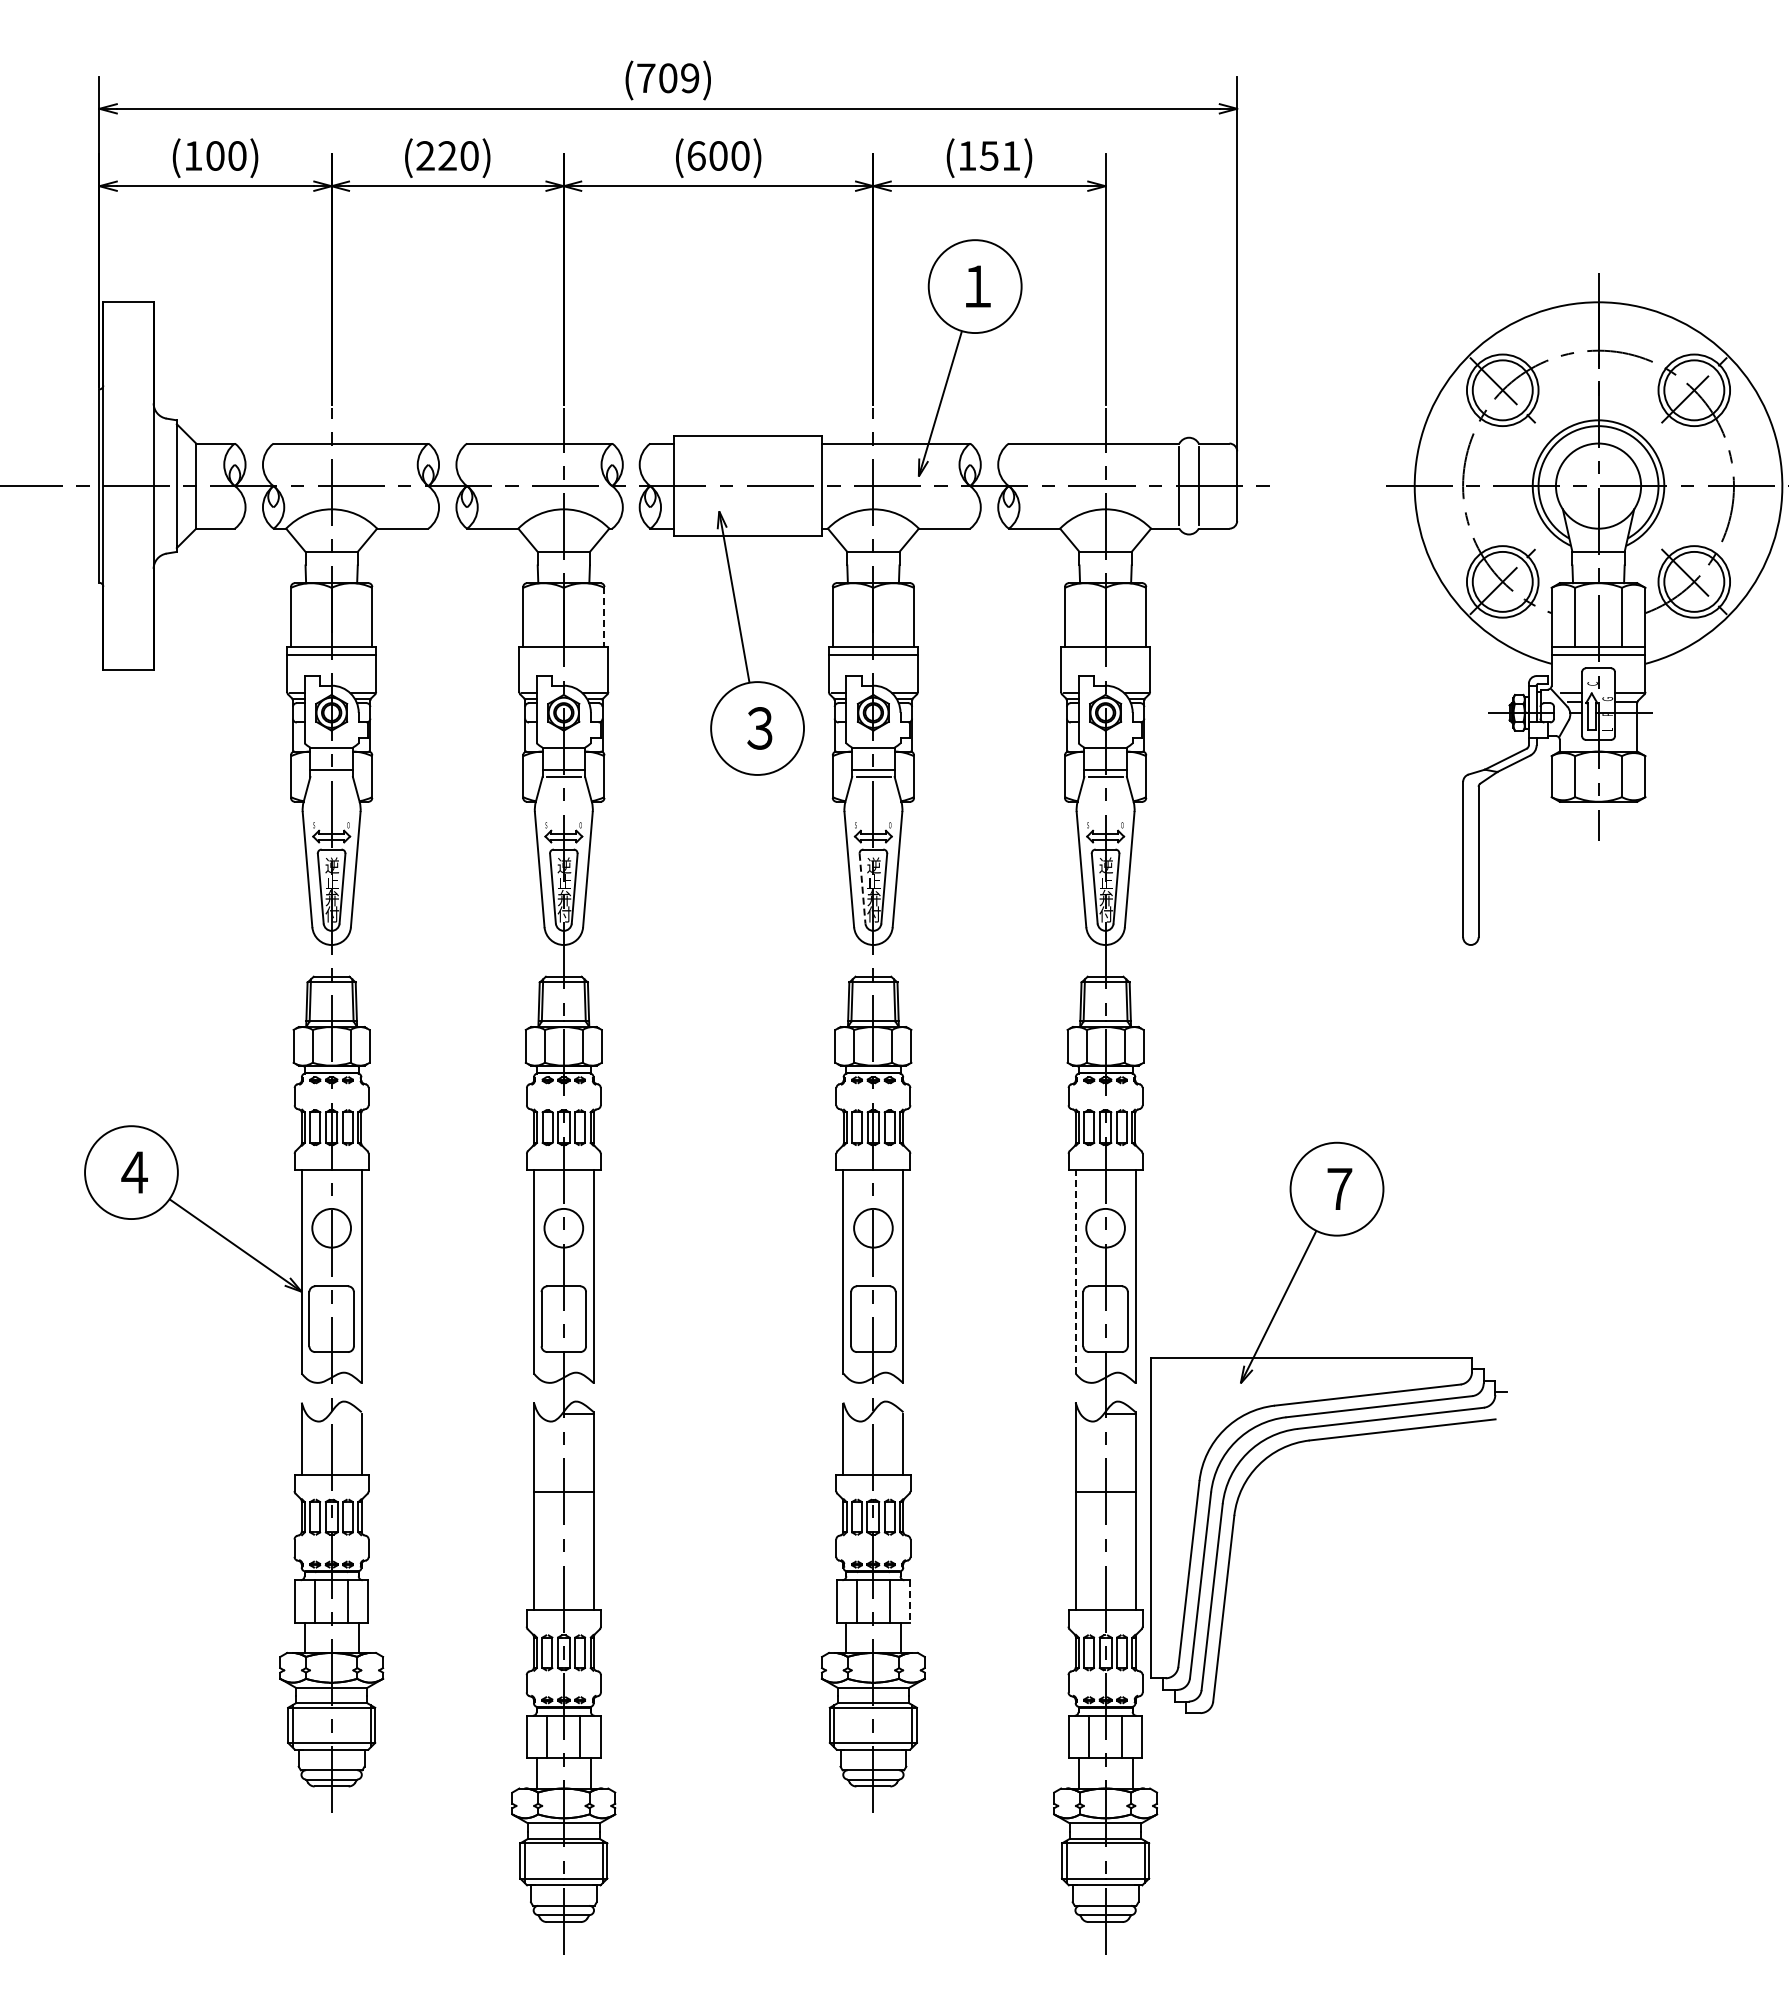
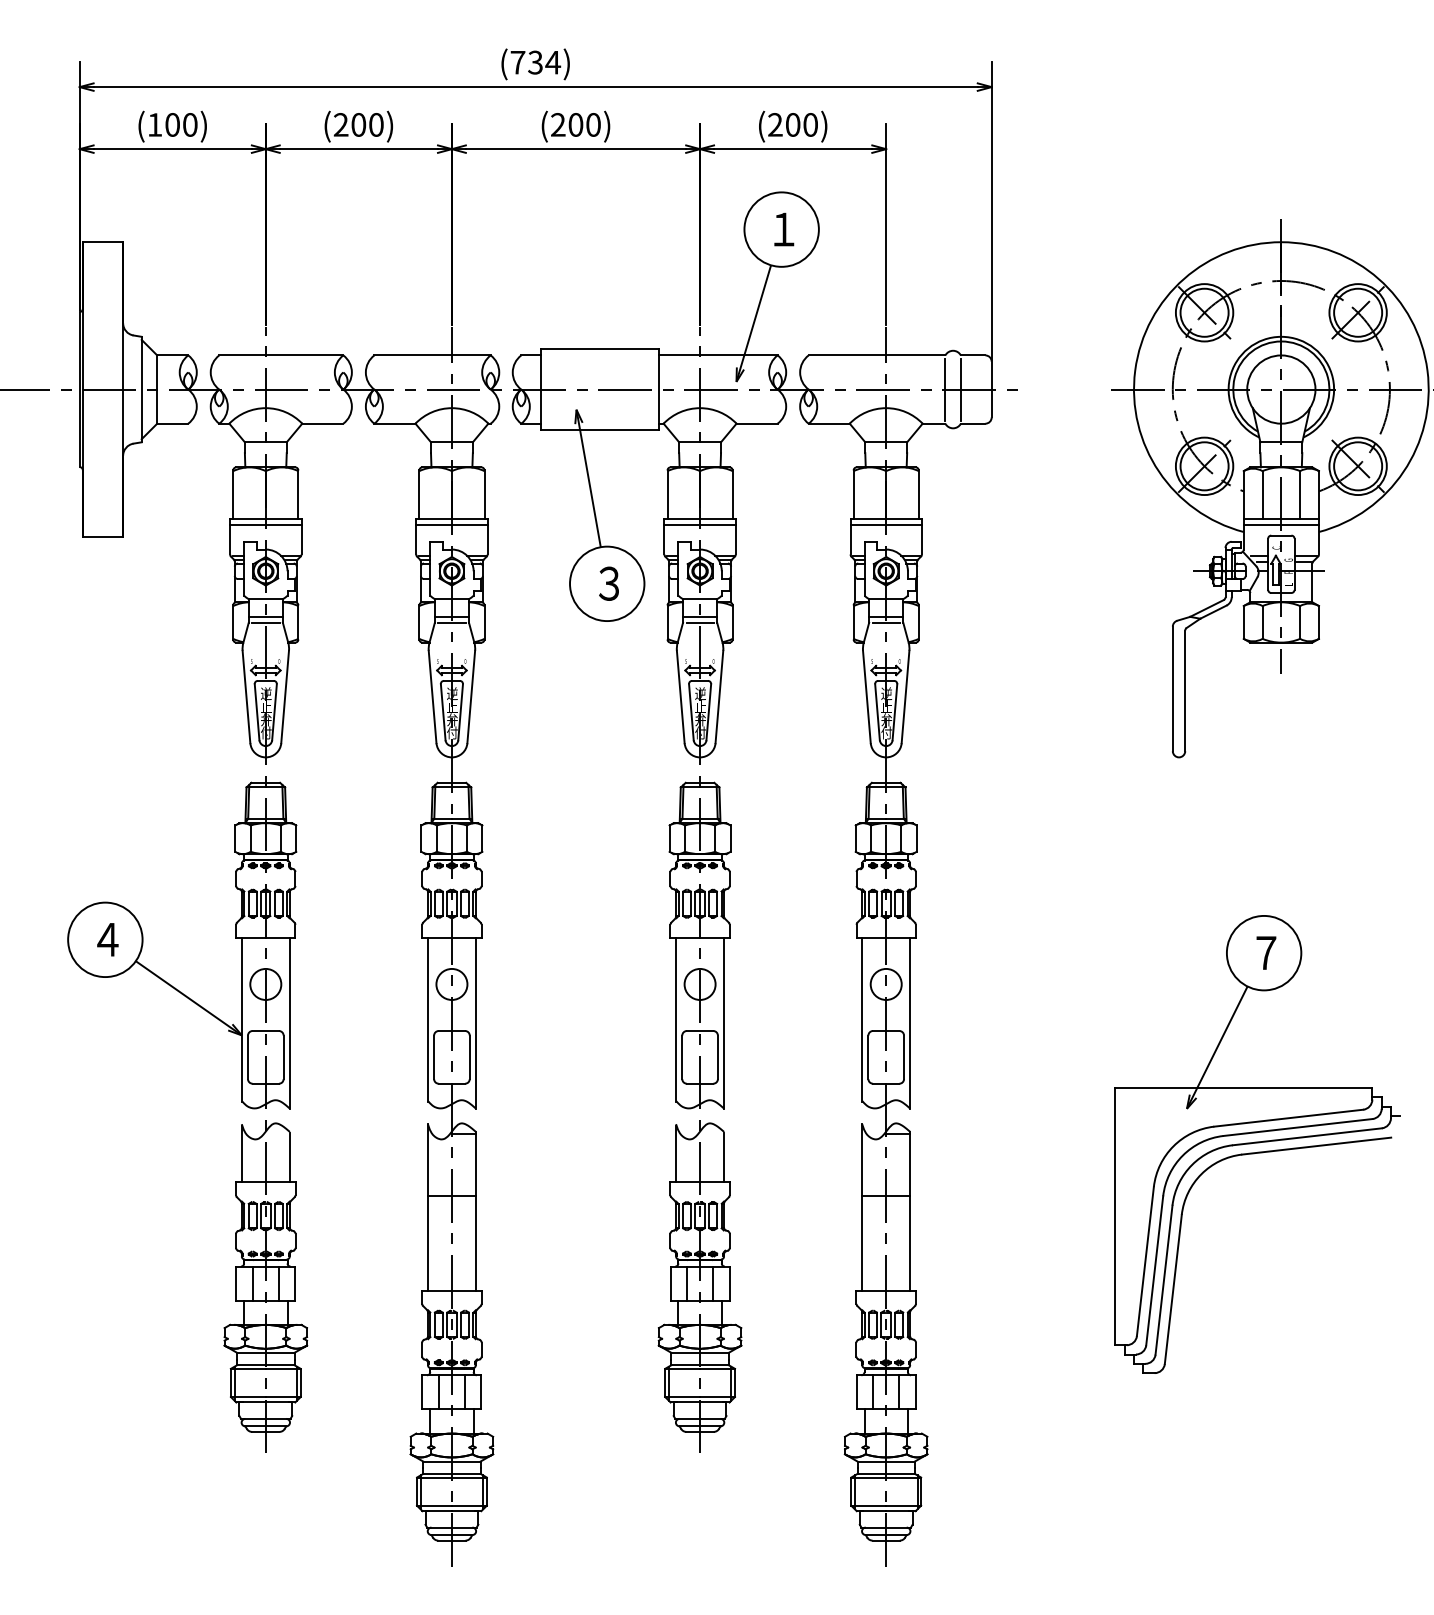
text: (678, 78) -> (543, 62), (709) -> (734)
text: (447, 155) -> (358, 124), (220) -> (200)
text: (696, 155) -> (558, 124), (600) -> (200)
text: (989, 155) -> (793, 124), (151) -> (200)
line: (604, 617) -> (484, 494), dashed -> solid
line: (563, 654) -> (451, 524), added
line: (1105, 654) -> (886, 524), added
line: (331, 777) -> (265, 623), added
line: (862, 889) -> (691, 712), dashed -> solid
line: (1075, 1271) -> (862, 1019), dashed -> solid
part: (1328, 1427) -> (1257, 1144), moved
line: (910, 1602) -> (729, 1284), dashed -> solid

